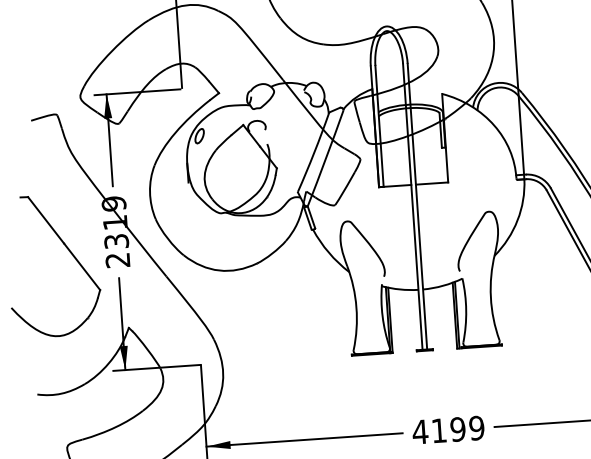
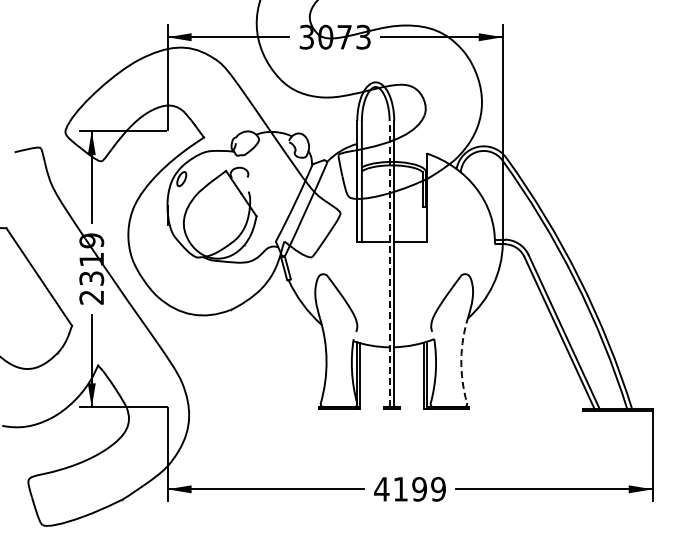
line: (412, 206) -> (389, 263), solid -> dashed
arc: (491, 297) -> (461, 359), solid -> dashed

